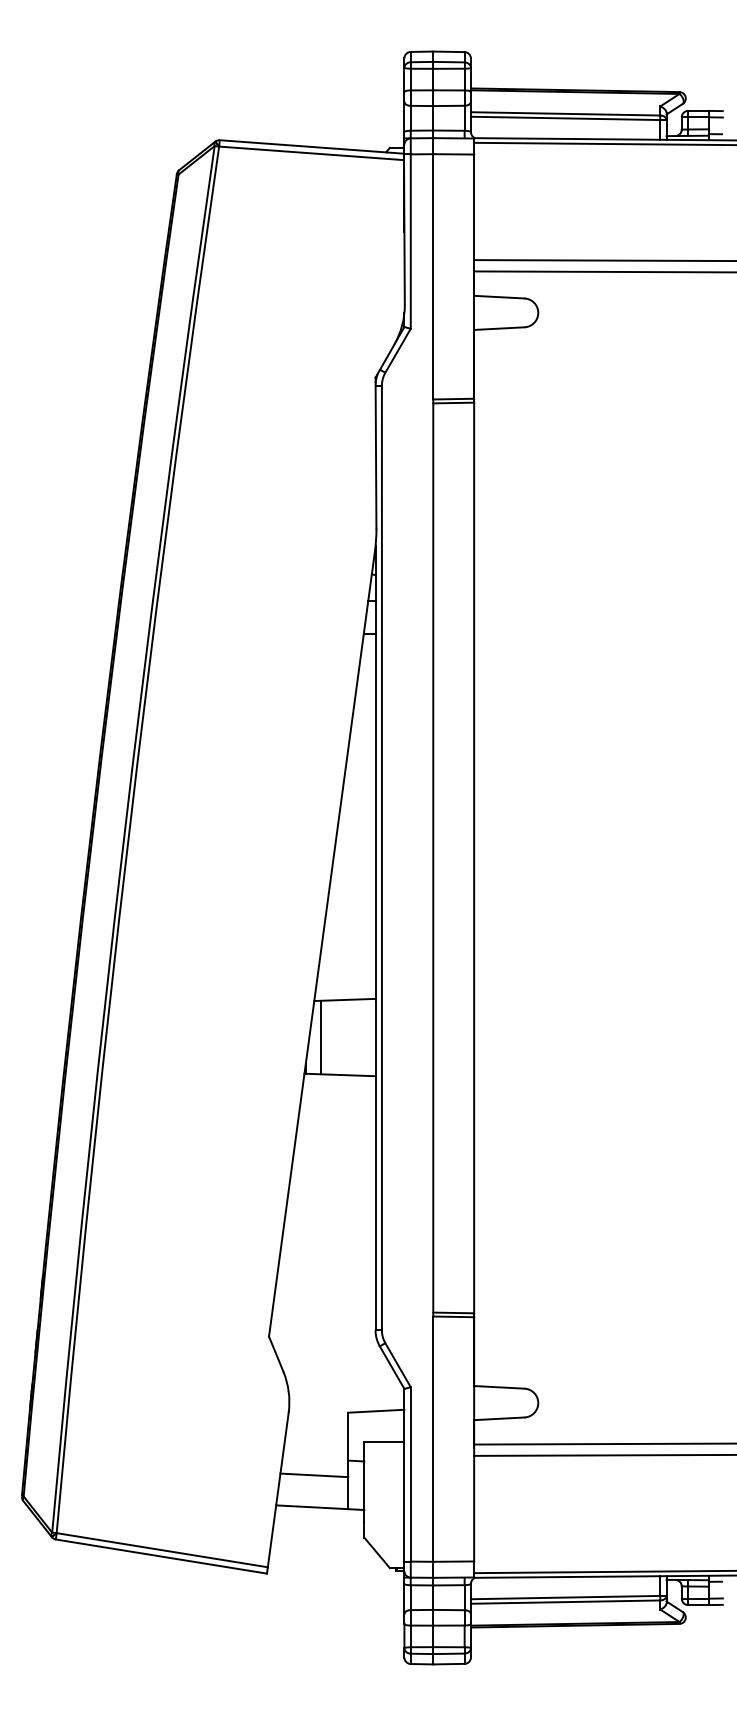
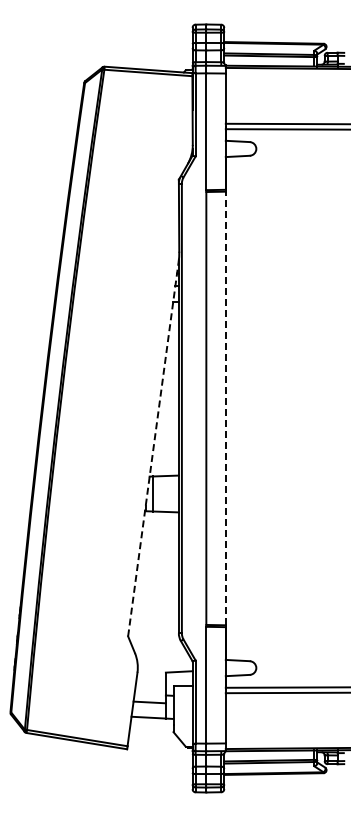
line: (473, 858) -> (225, 408), solid -> dashed
line: (322, 944) -> (153, 449), solid -> dashed

